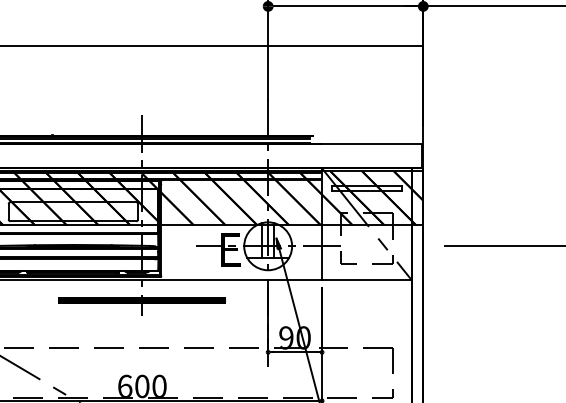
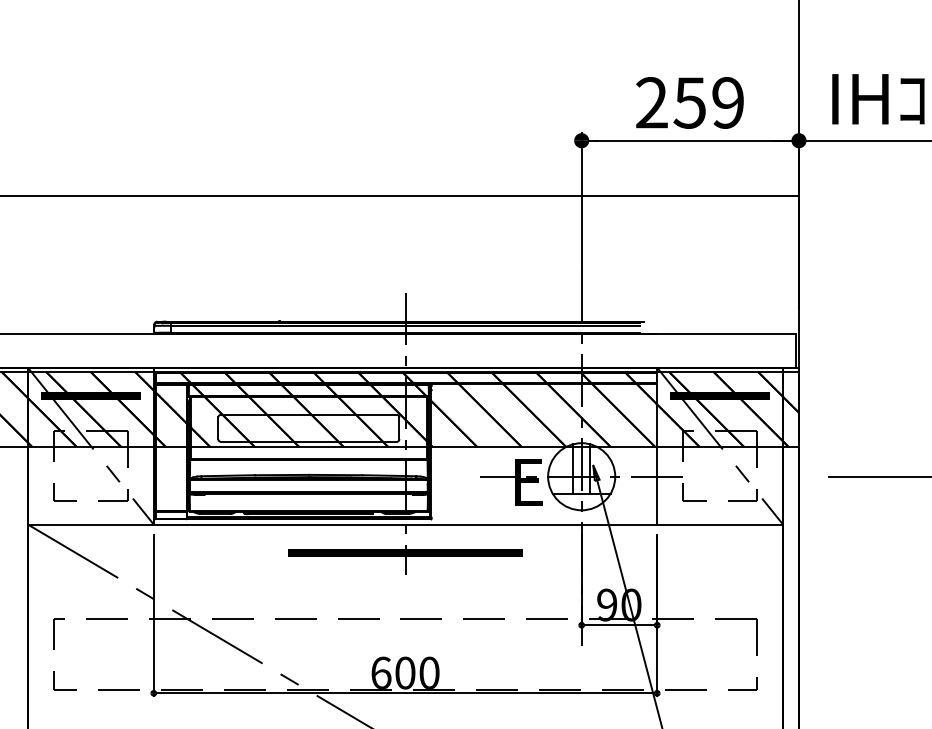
hatch: (366, 188) -> (719, 395), added

